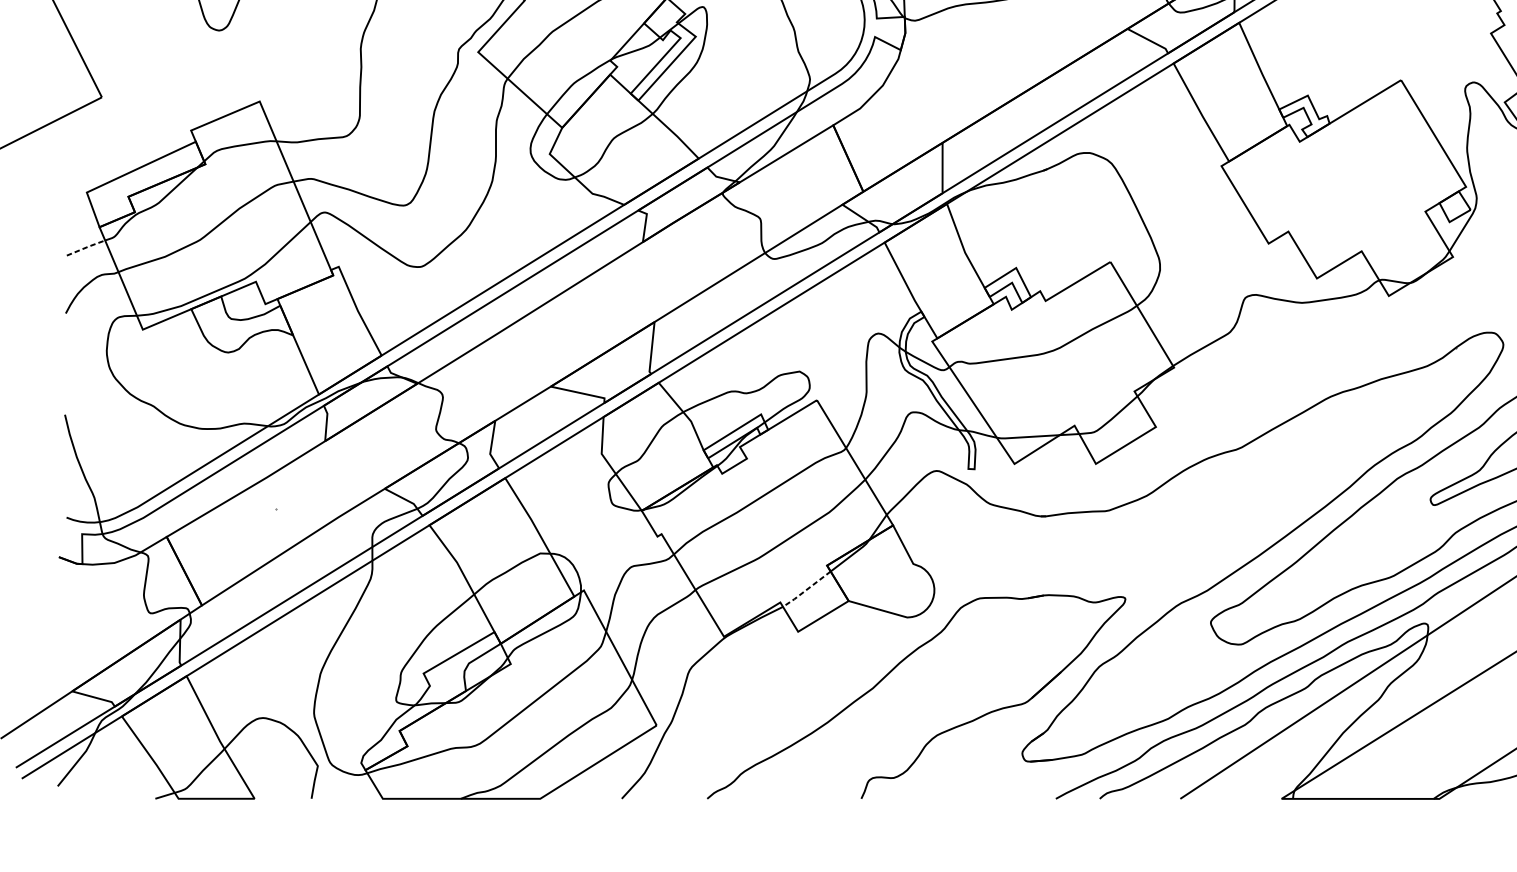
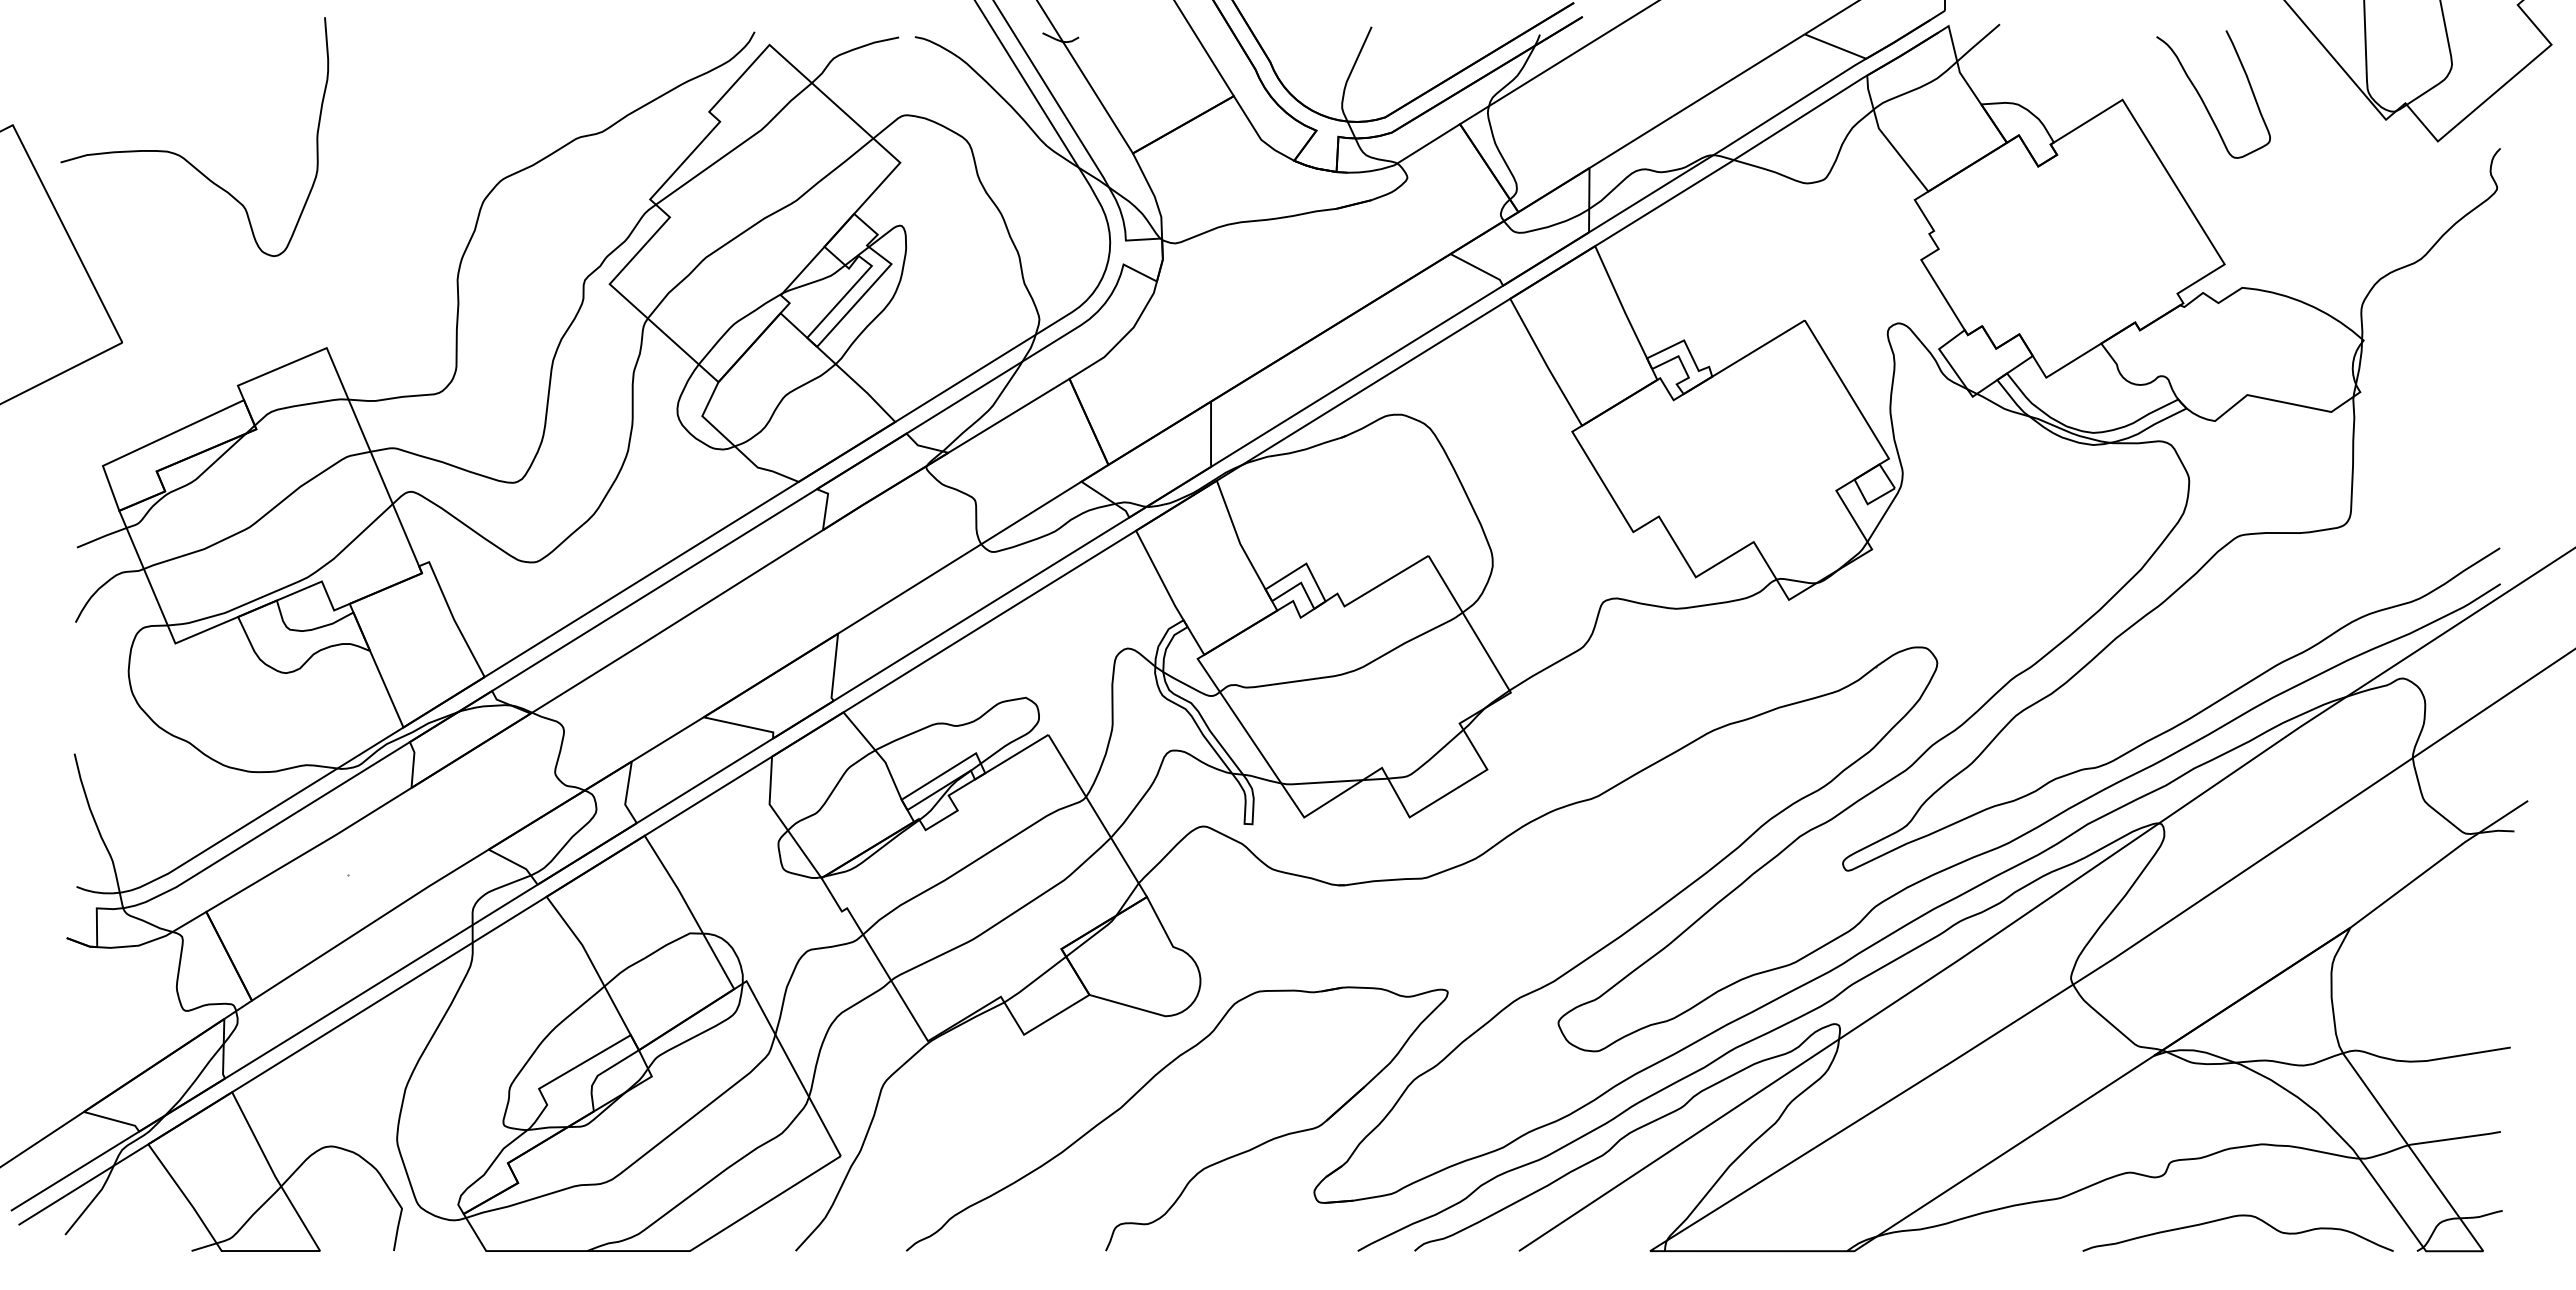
line: (86, 247) -> (102, 537), dashed -> solid
line: (806, 589) -> (1034, 980), dashed -> solid

